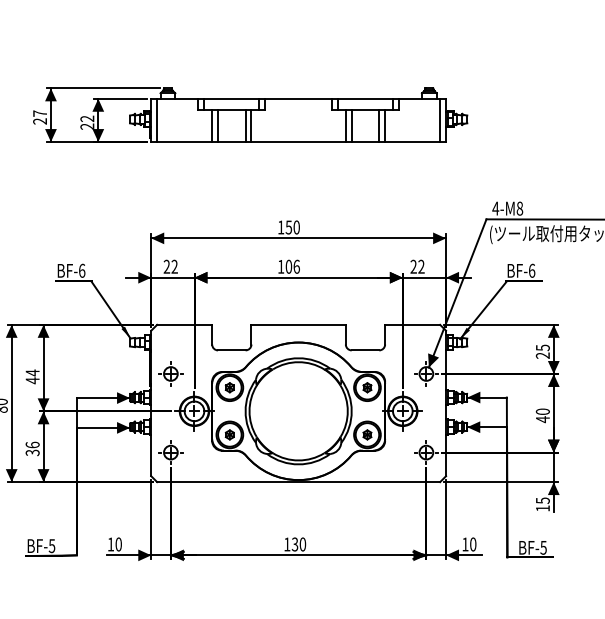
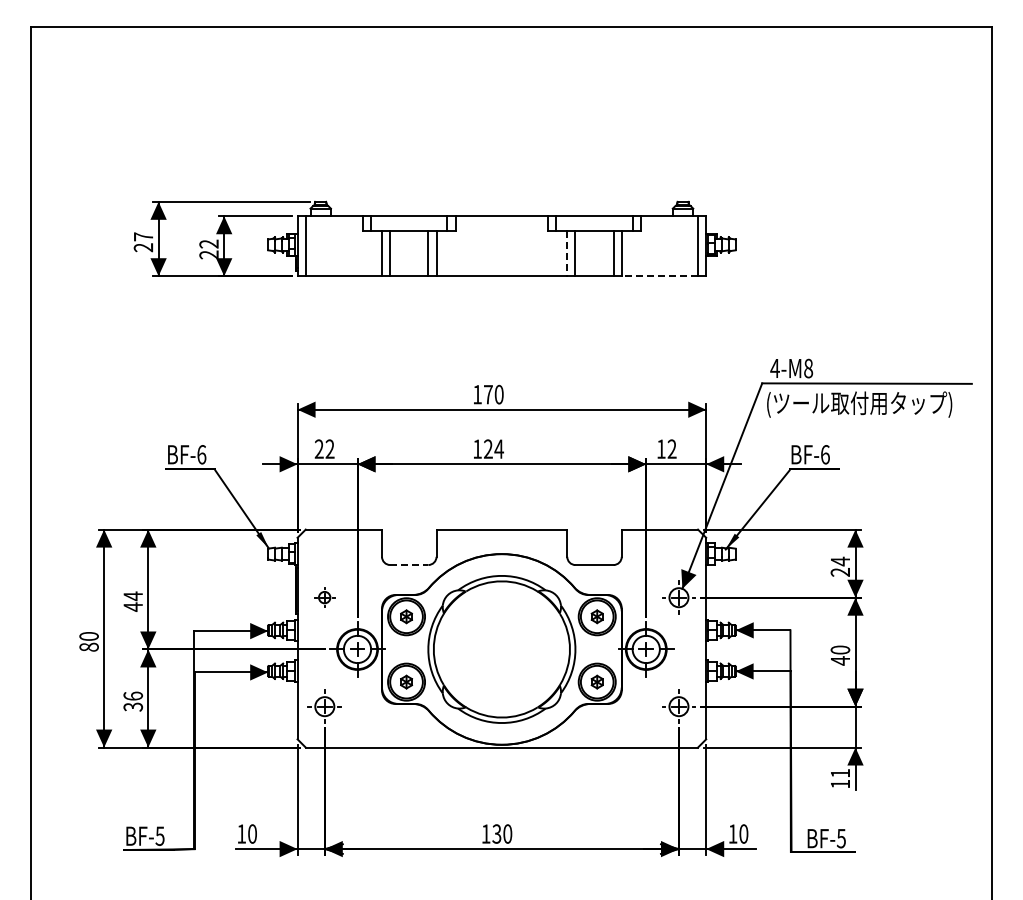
line: (345, 126) -> (567, 254), solid -> dashed
line: (412, 142) -> (659, 276), solid -> dashed
text: (288, 227) -> (487, 394), 150 -> 170
text: (293, 266) -> (494, 448), 106 -> 124
text: (413, 266) -> (660, 448), 22 -> 12
text: (542, 347) -> (840, 561), 25 -> 24
line: (231, 350) -> (409, 565), solid -> dashed
part: (170, 373) -> (324, 597), size x0.6
text: (542, 500) -> (840, 773), 15 -> 11

